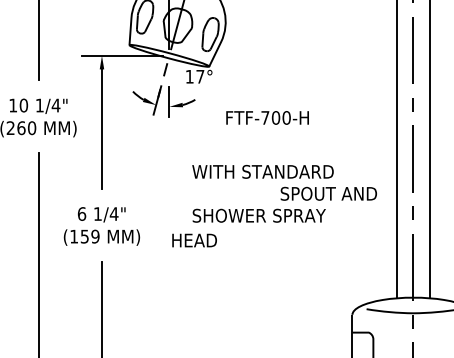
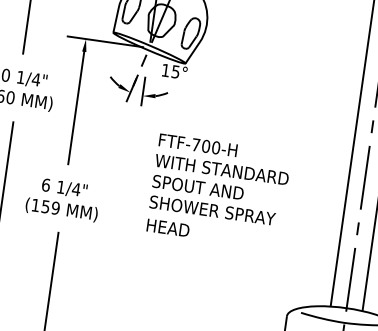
text: (200, 76) -> (175, 71), 17° -> 15°
text: (267, 117) -> (198, 144), moved
text: (328, 193) -> (197, 187), moved
text: (194, 240) -> (168, 227), moved

